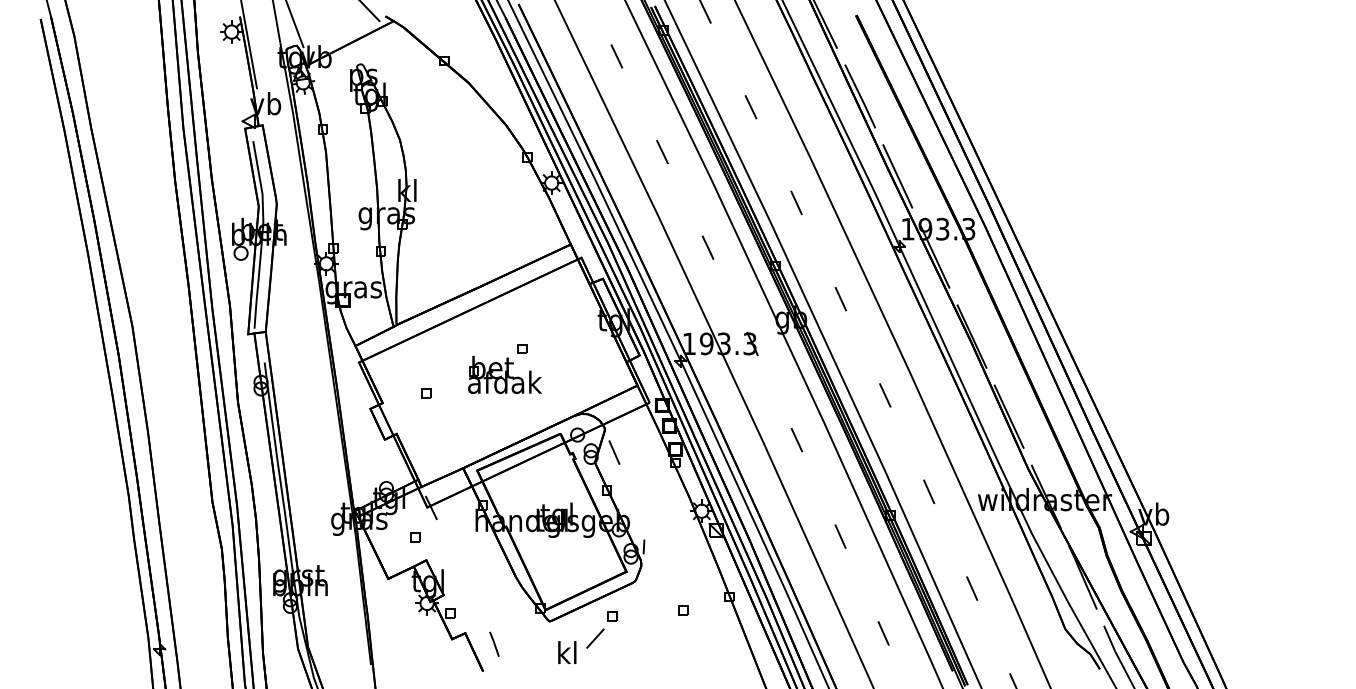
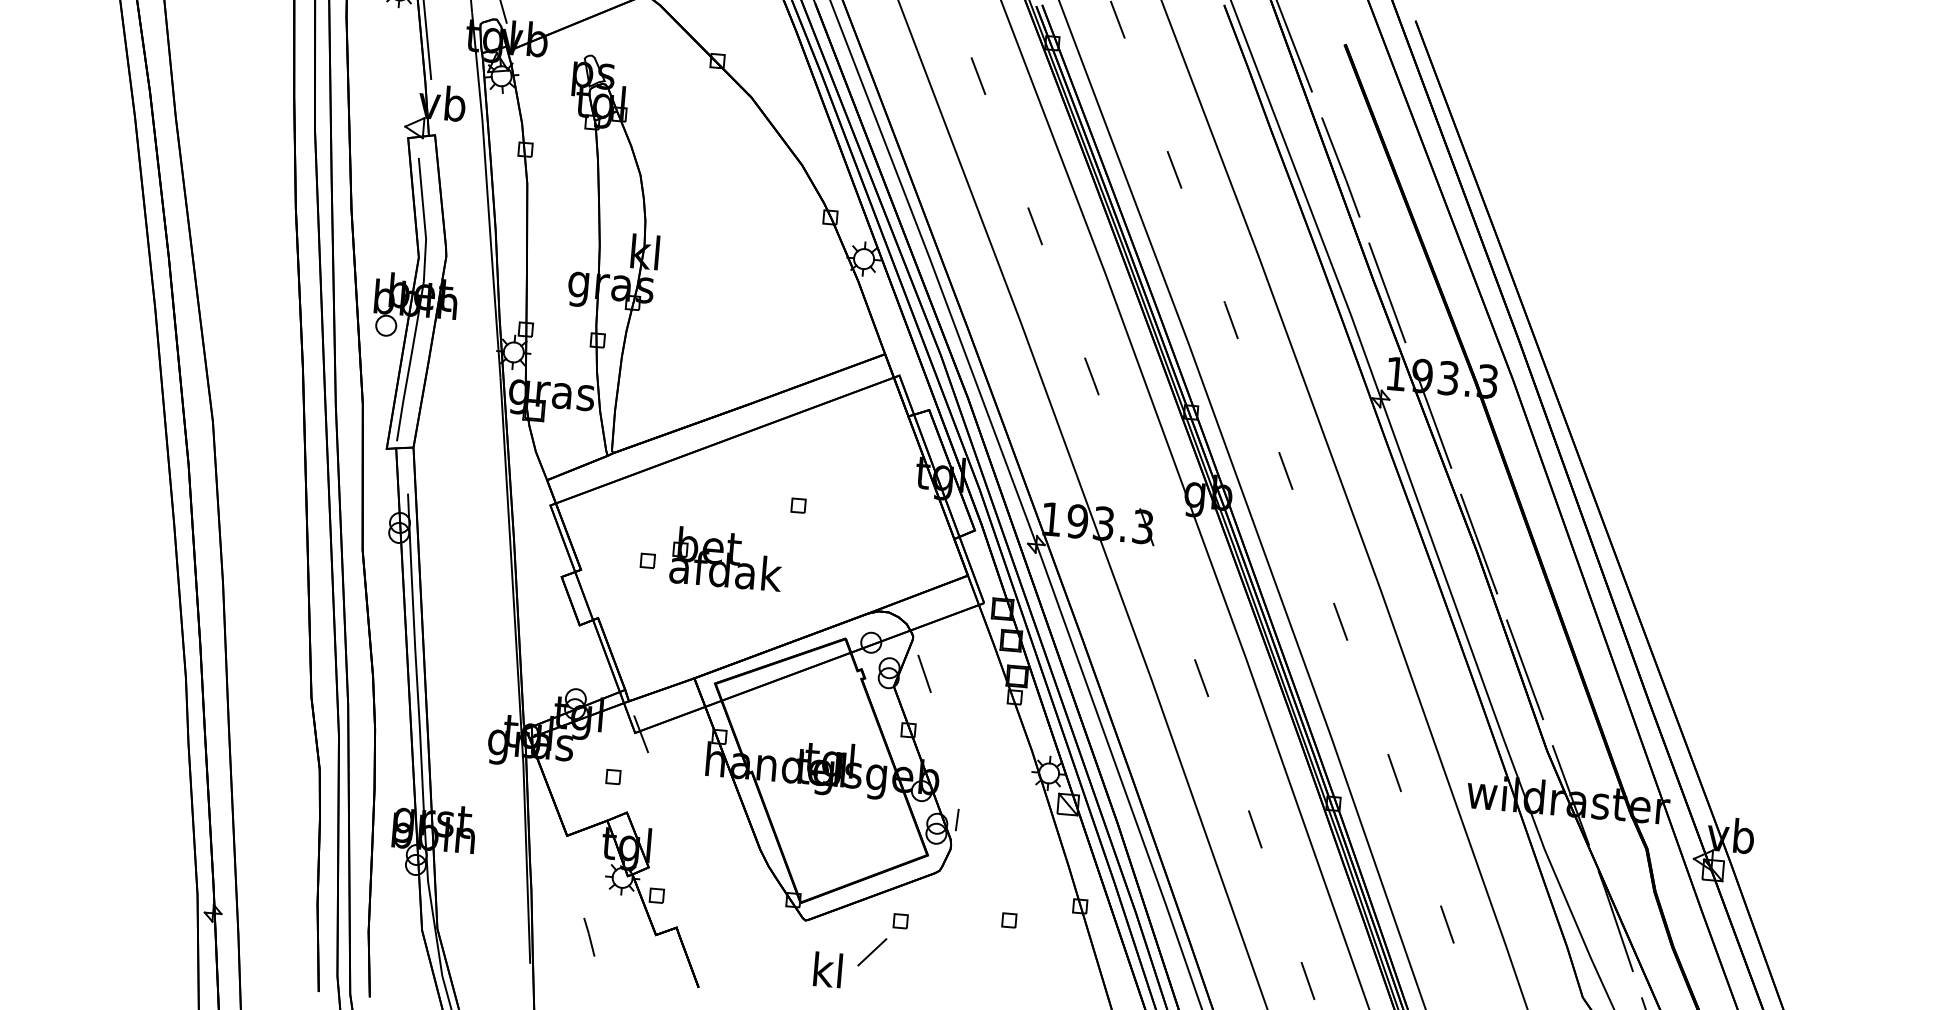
part: (504, 374) -> (726, 558), moved
line: (494, 643) -> (589, 935), moved

